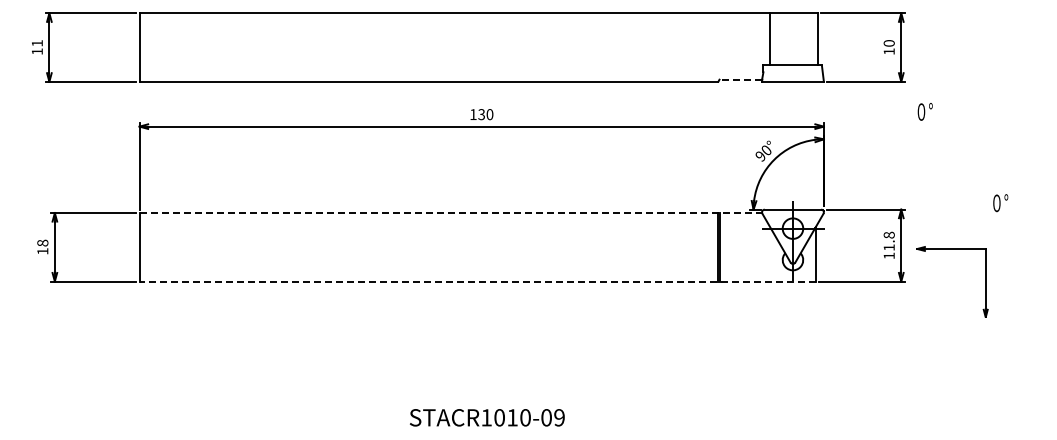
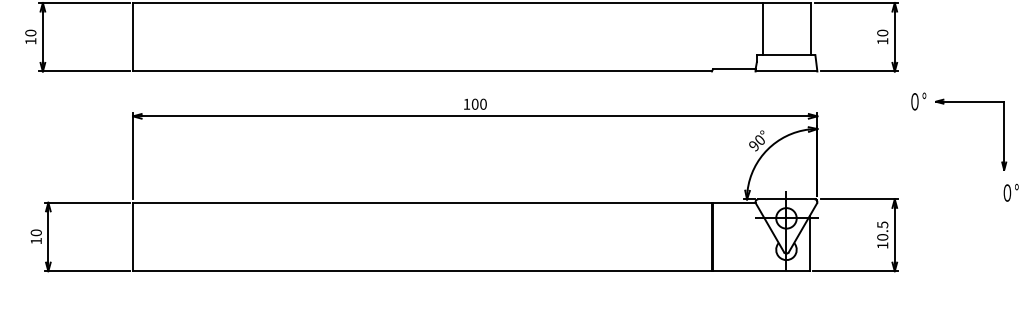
text: (36, 43) -> (29, 33), 11 -> 10
line: (740, 79) -> (733, 69), dashed -> solid
text: (481, 114) -> (474, 104), 130 -> 100
text: (1000, 203) -> (1010, 193), moved
line: (451, 213) -> (444, 203), dashed -> solid
text: (888, 240) -> (881, 230), 11.8 -> 10.5
text: (42, 242) -> (35, 232), 18 -> 10
part: (952, 249) -> (970, 102), moved
line: (477, 281) -> (470, 271), dashed -> solid

